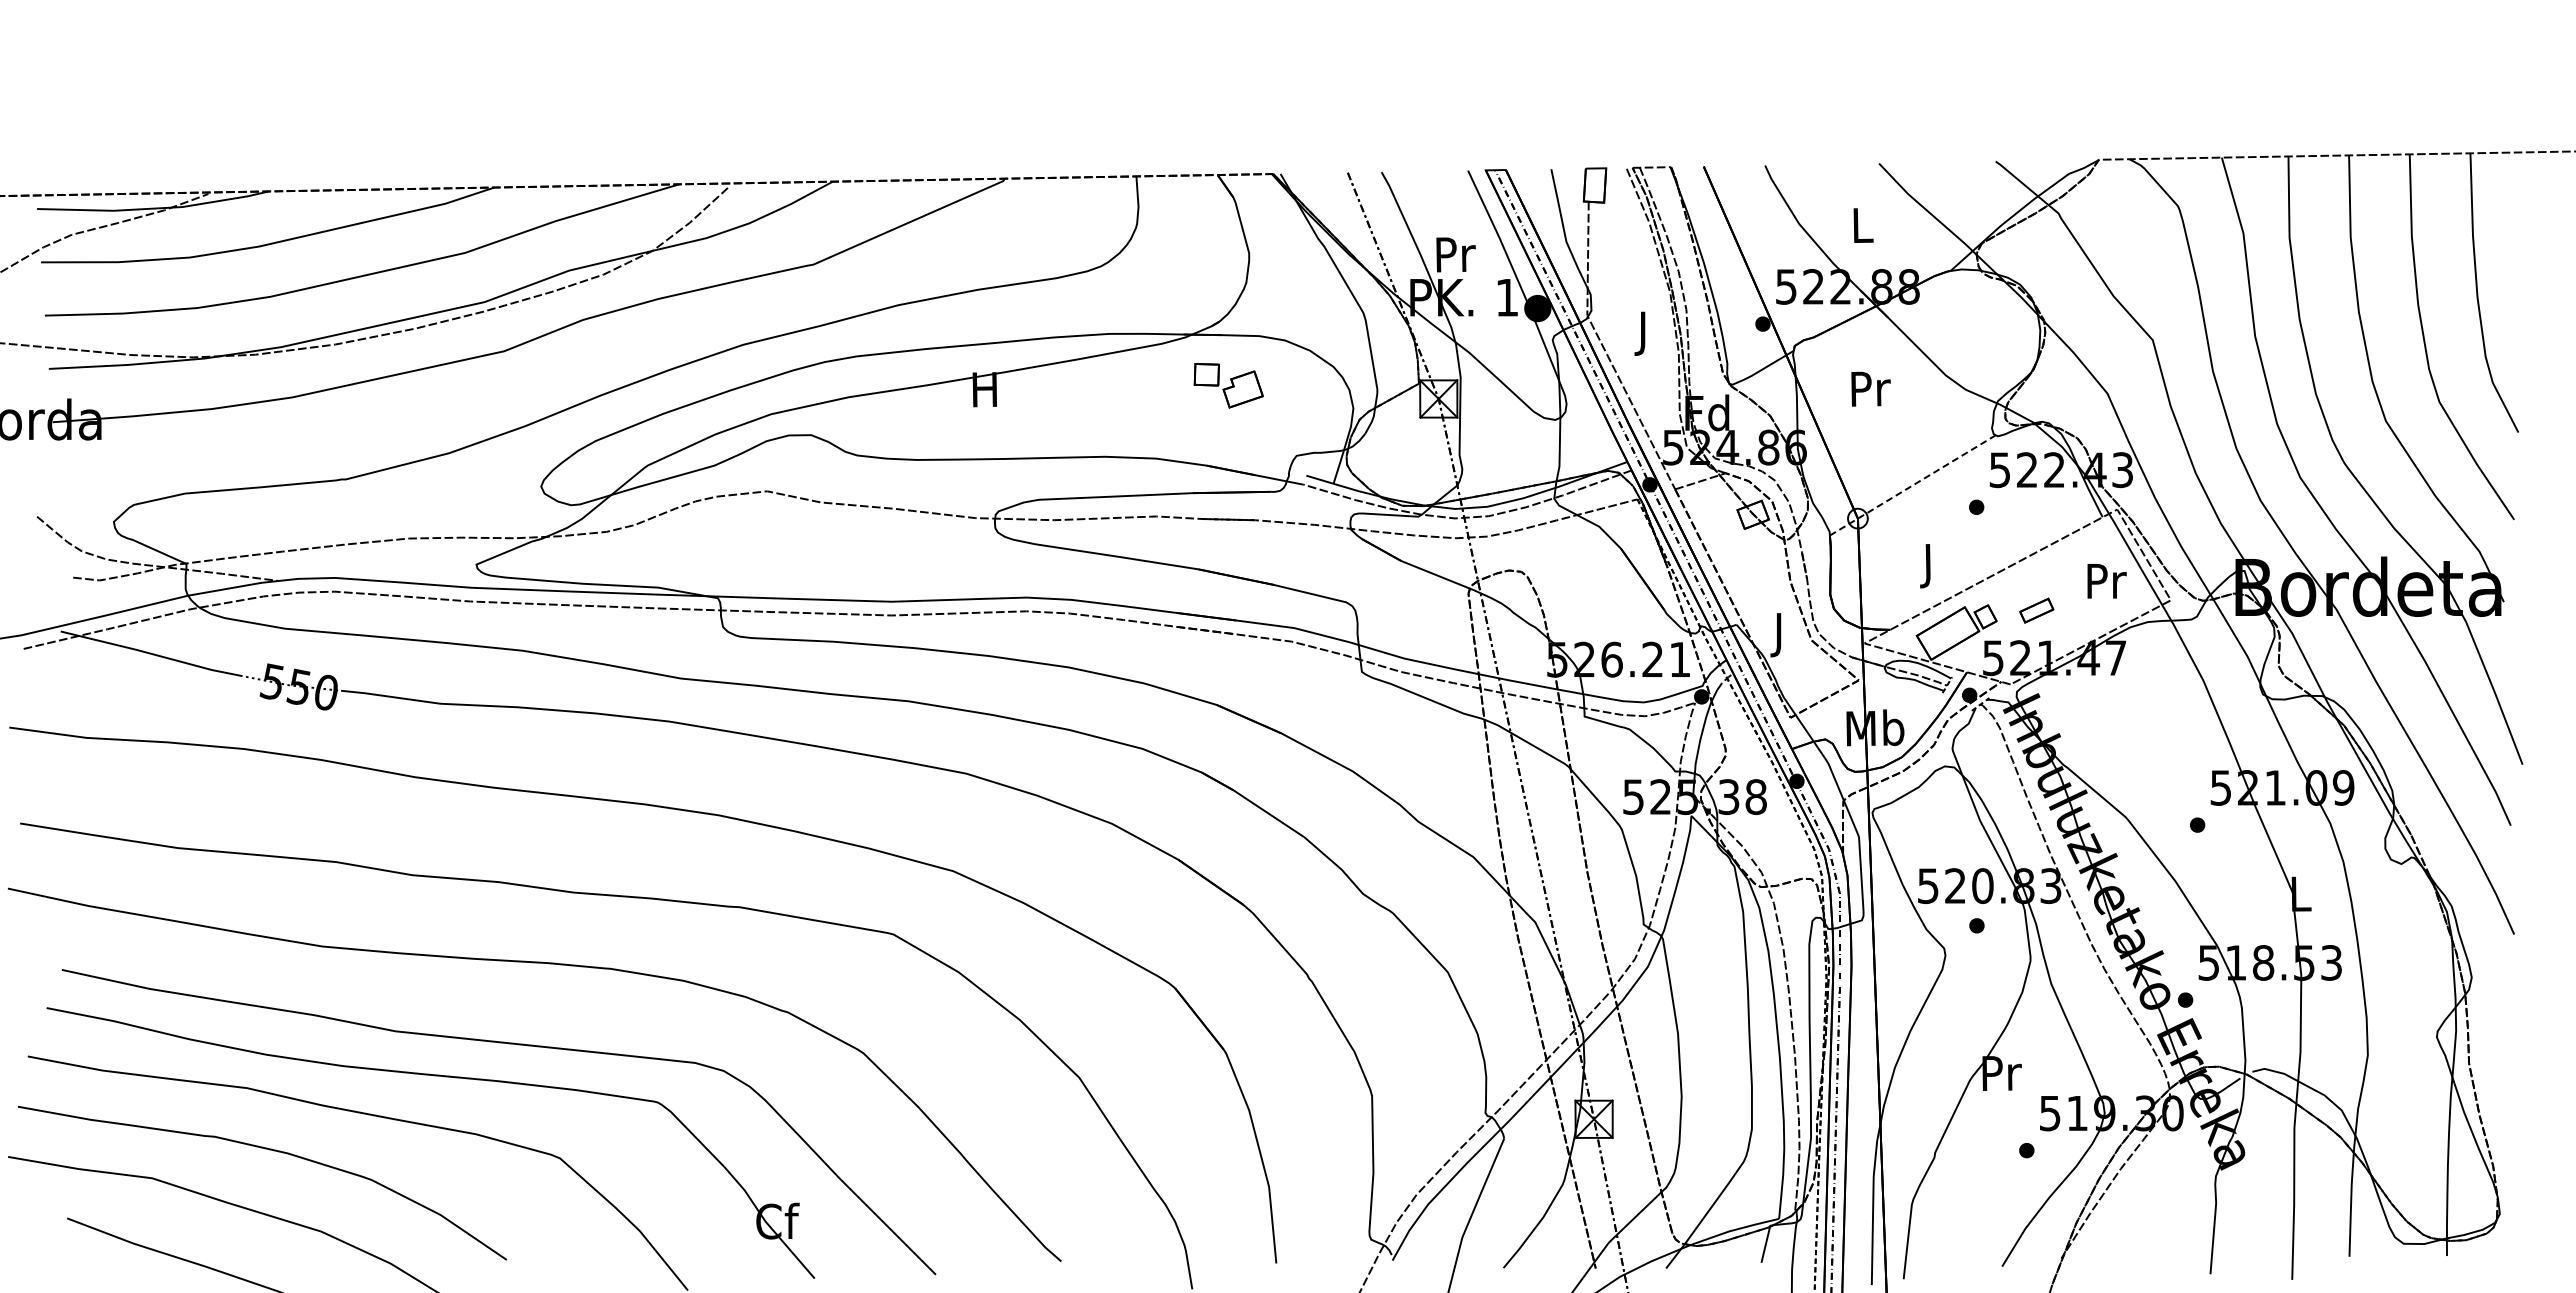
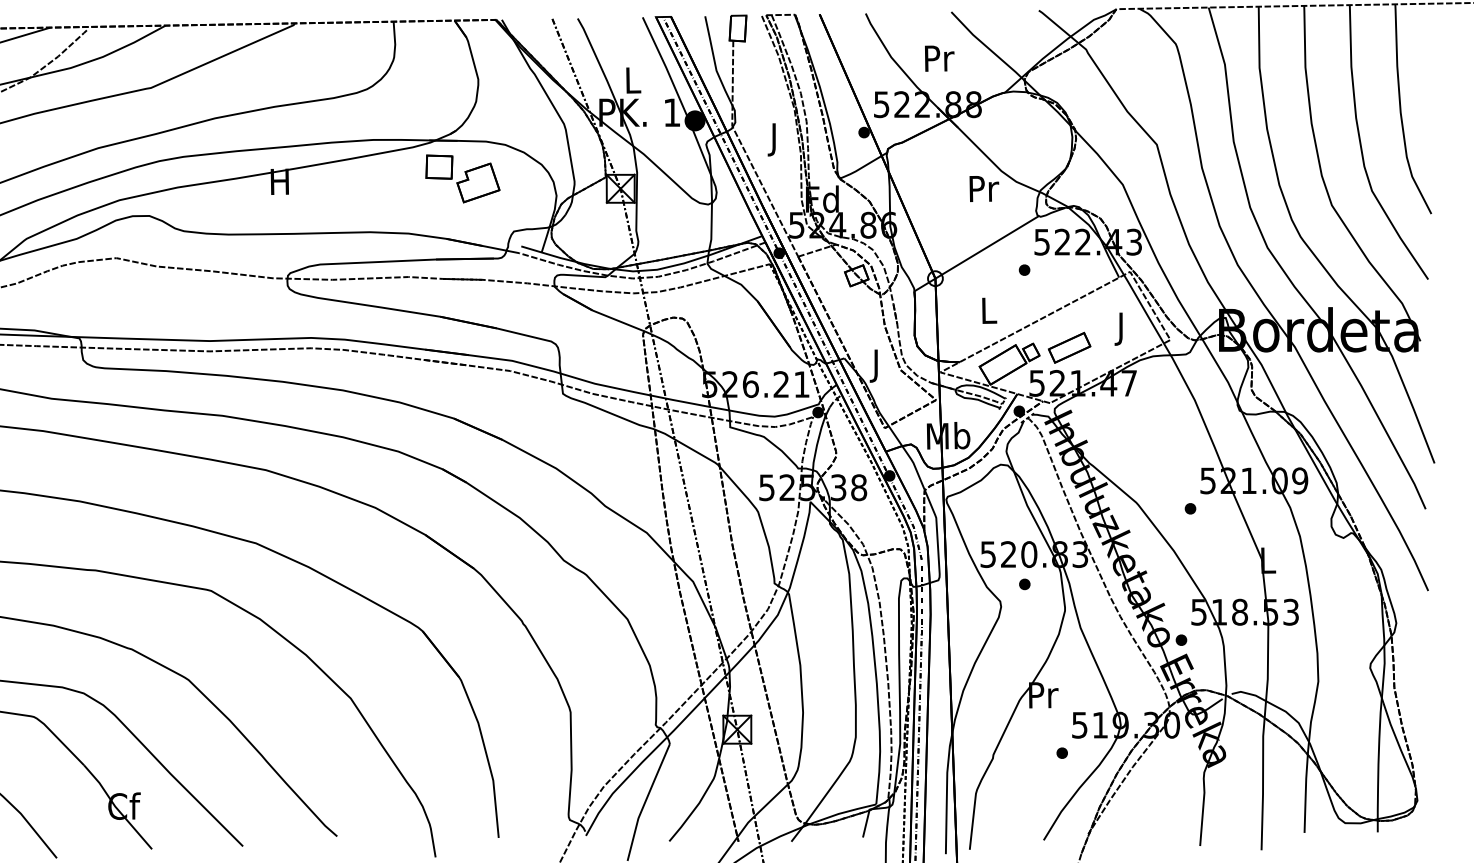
text: (1863, 225) -> (939, 58), L -> Pr
text: (1455, 254) -> (633, 80), Pr -> L
part: (1228, 385) -> (462, 178), size x1.43
text: (1870, 388) -> (983, 188), moved
line: (1912, 485) -> (976, 253), dashed -> solid
text: (1930, 566) -> (989, 314), J -> L
text: (2106, 585) -> (1122, 328), Pr -> J
part: (2036, 610) -> (1069, 347), size x1.67

